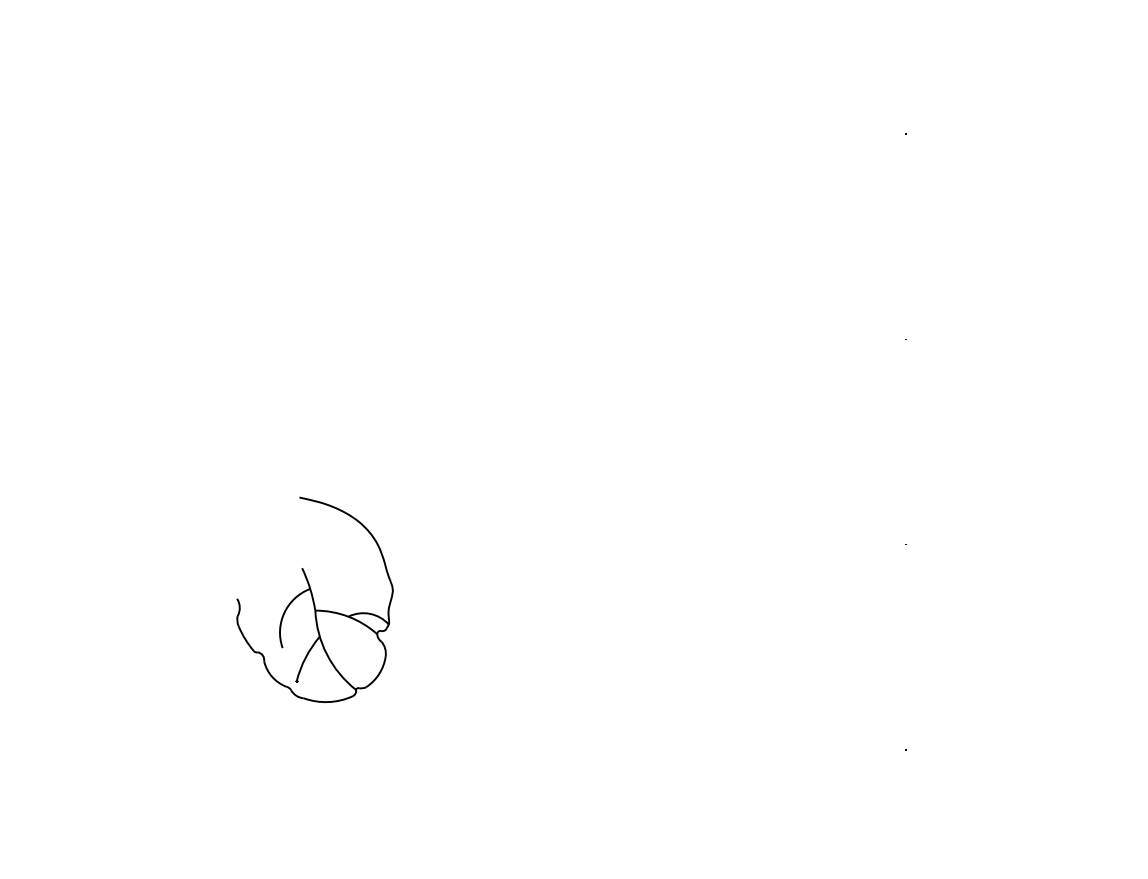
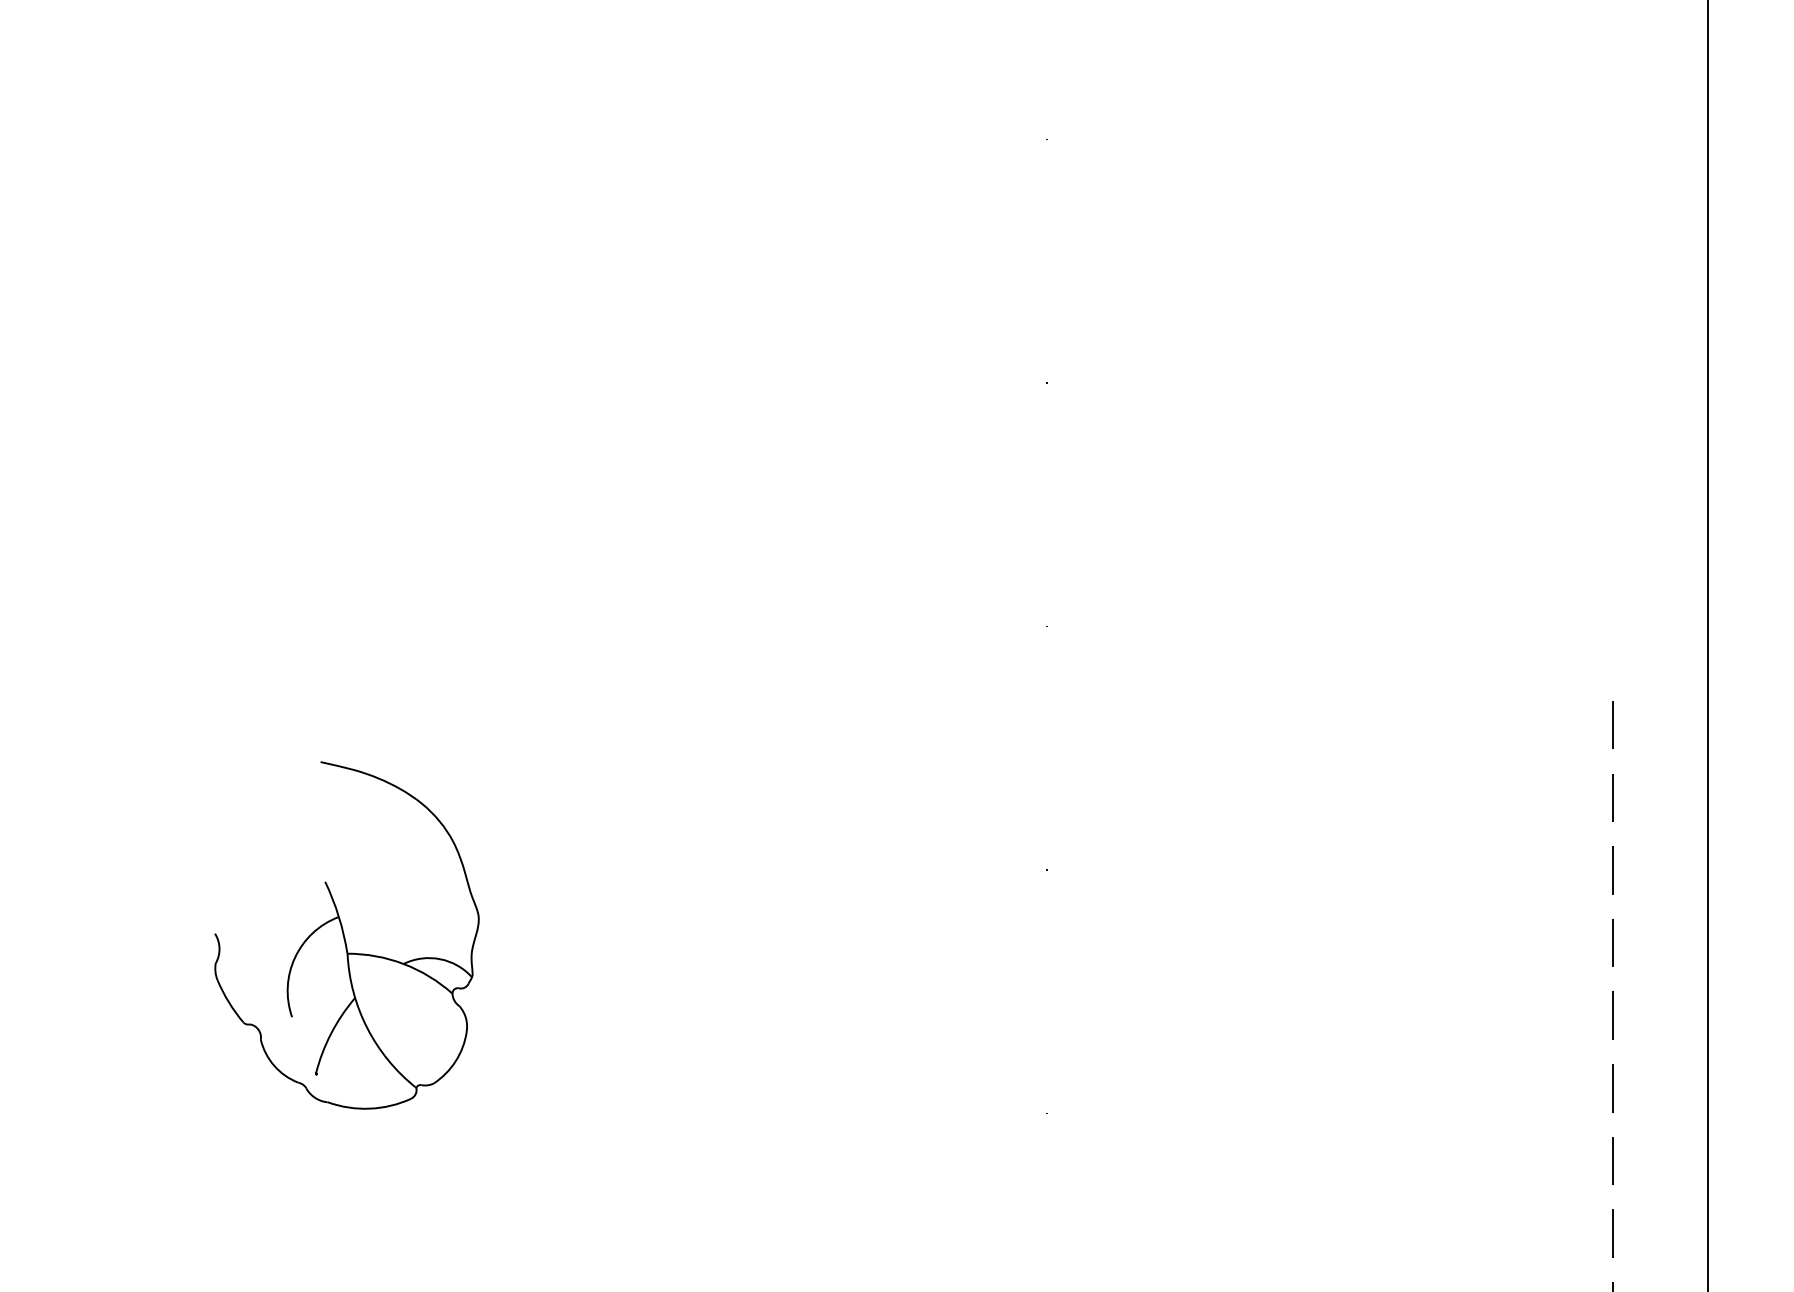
part: (314, 599) -> (346, 935), size x1.43

